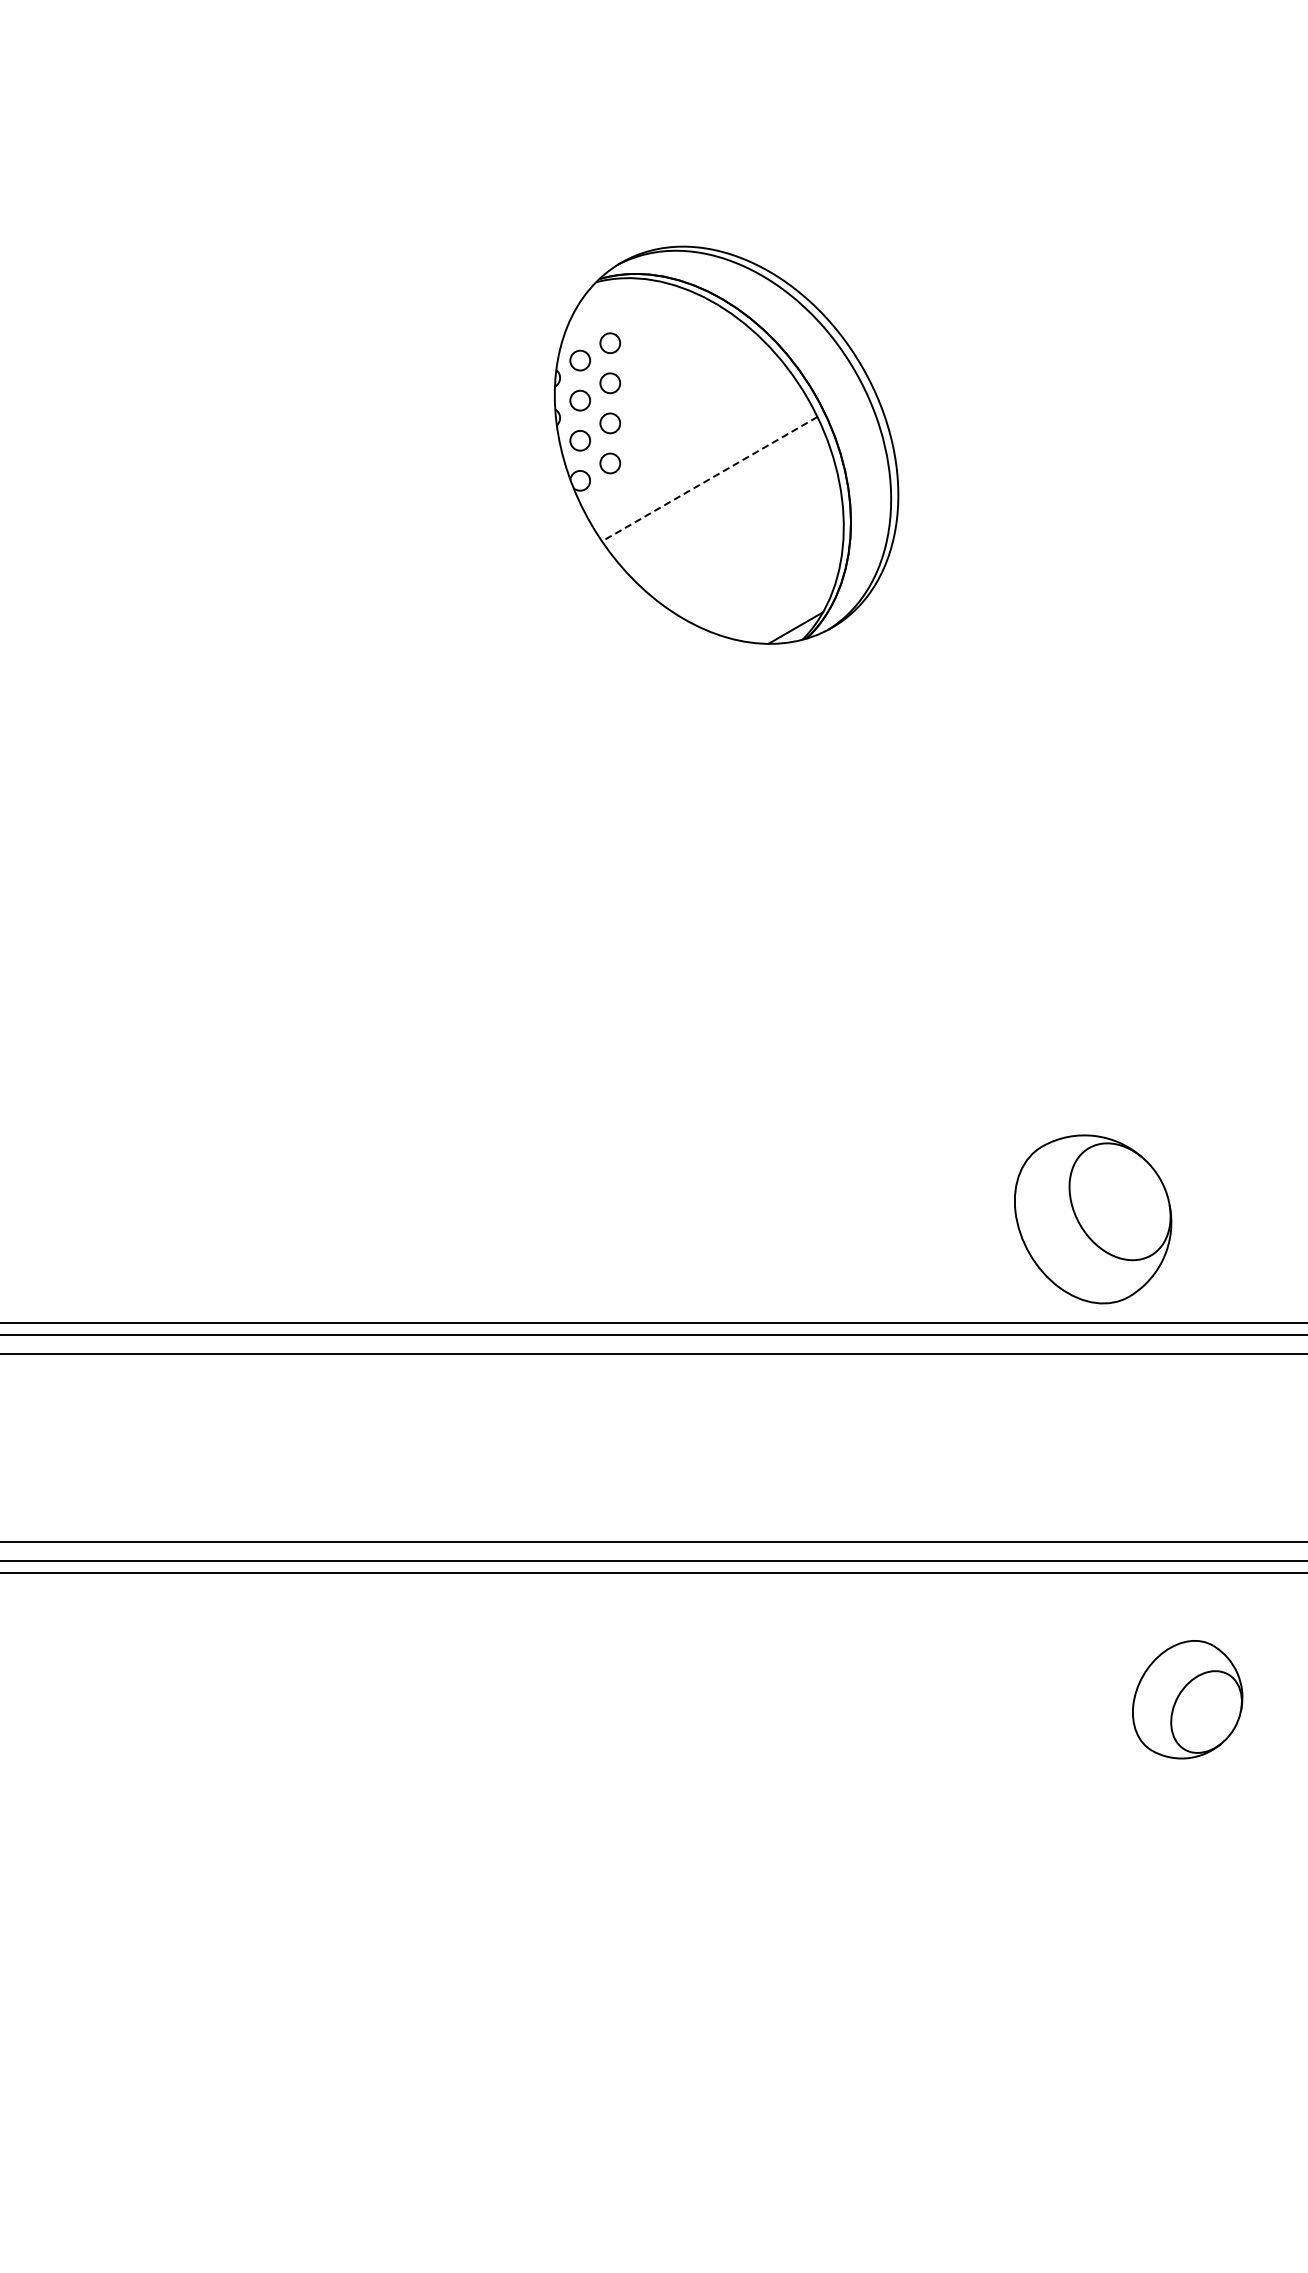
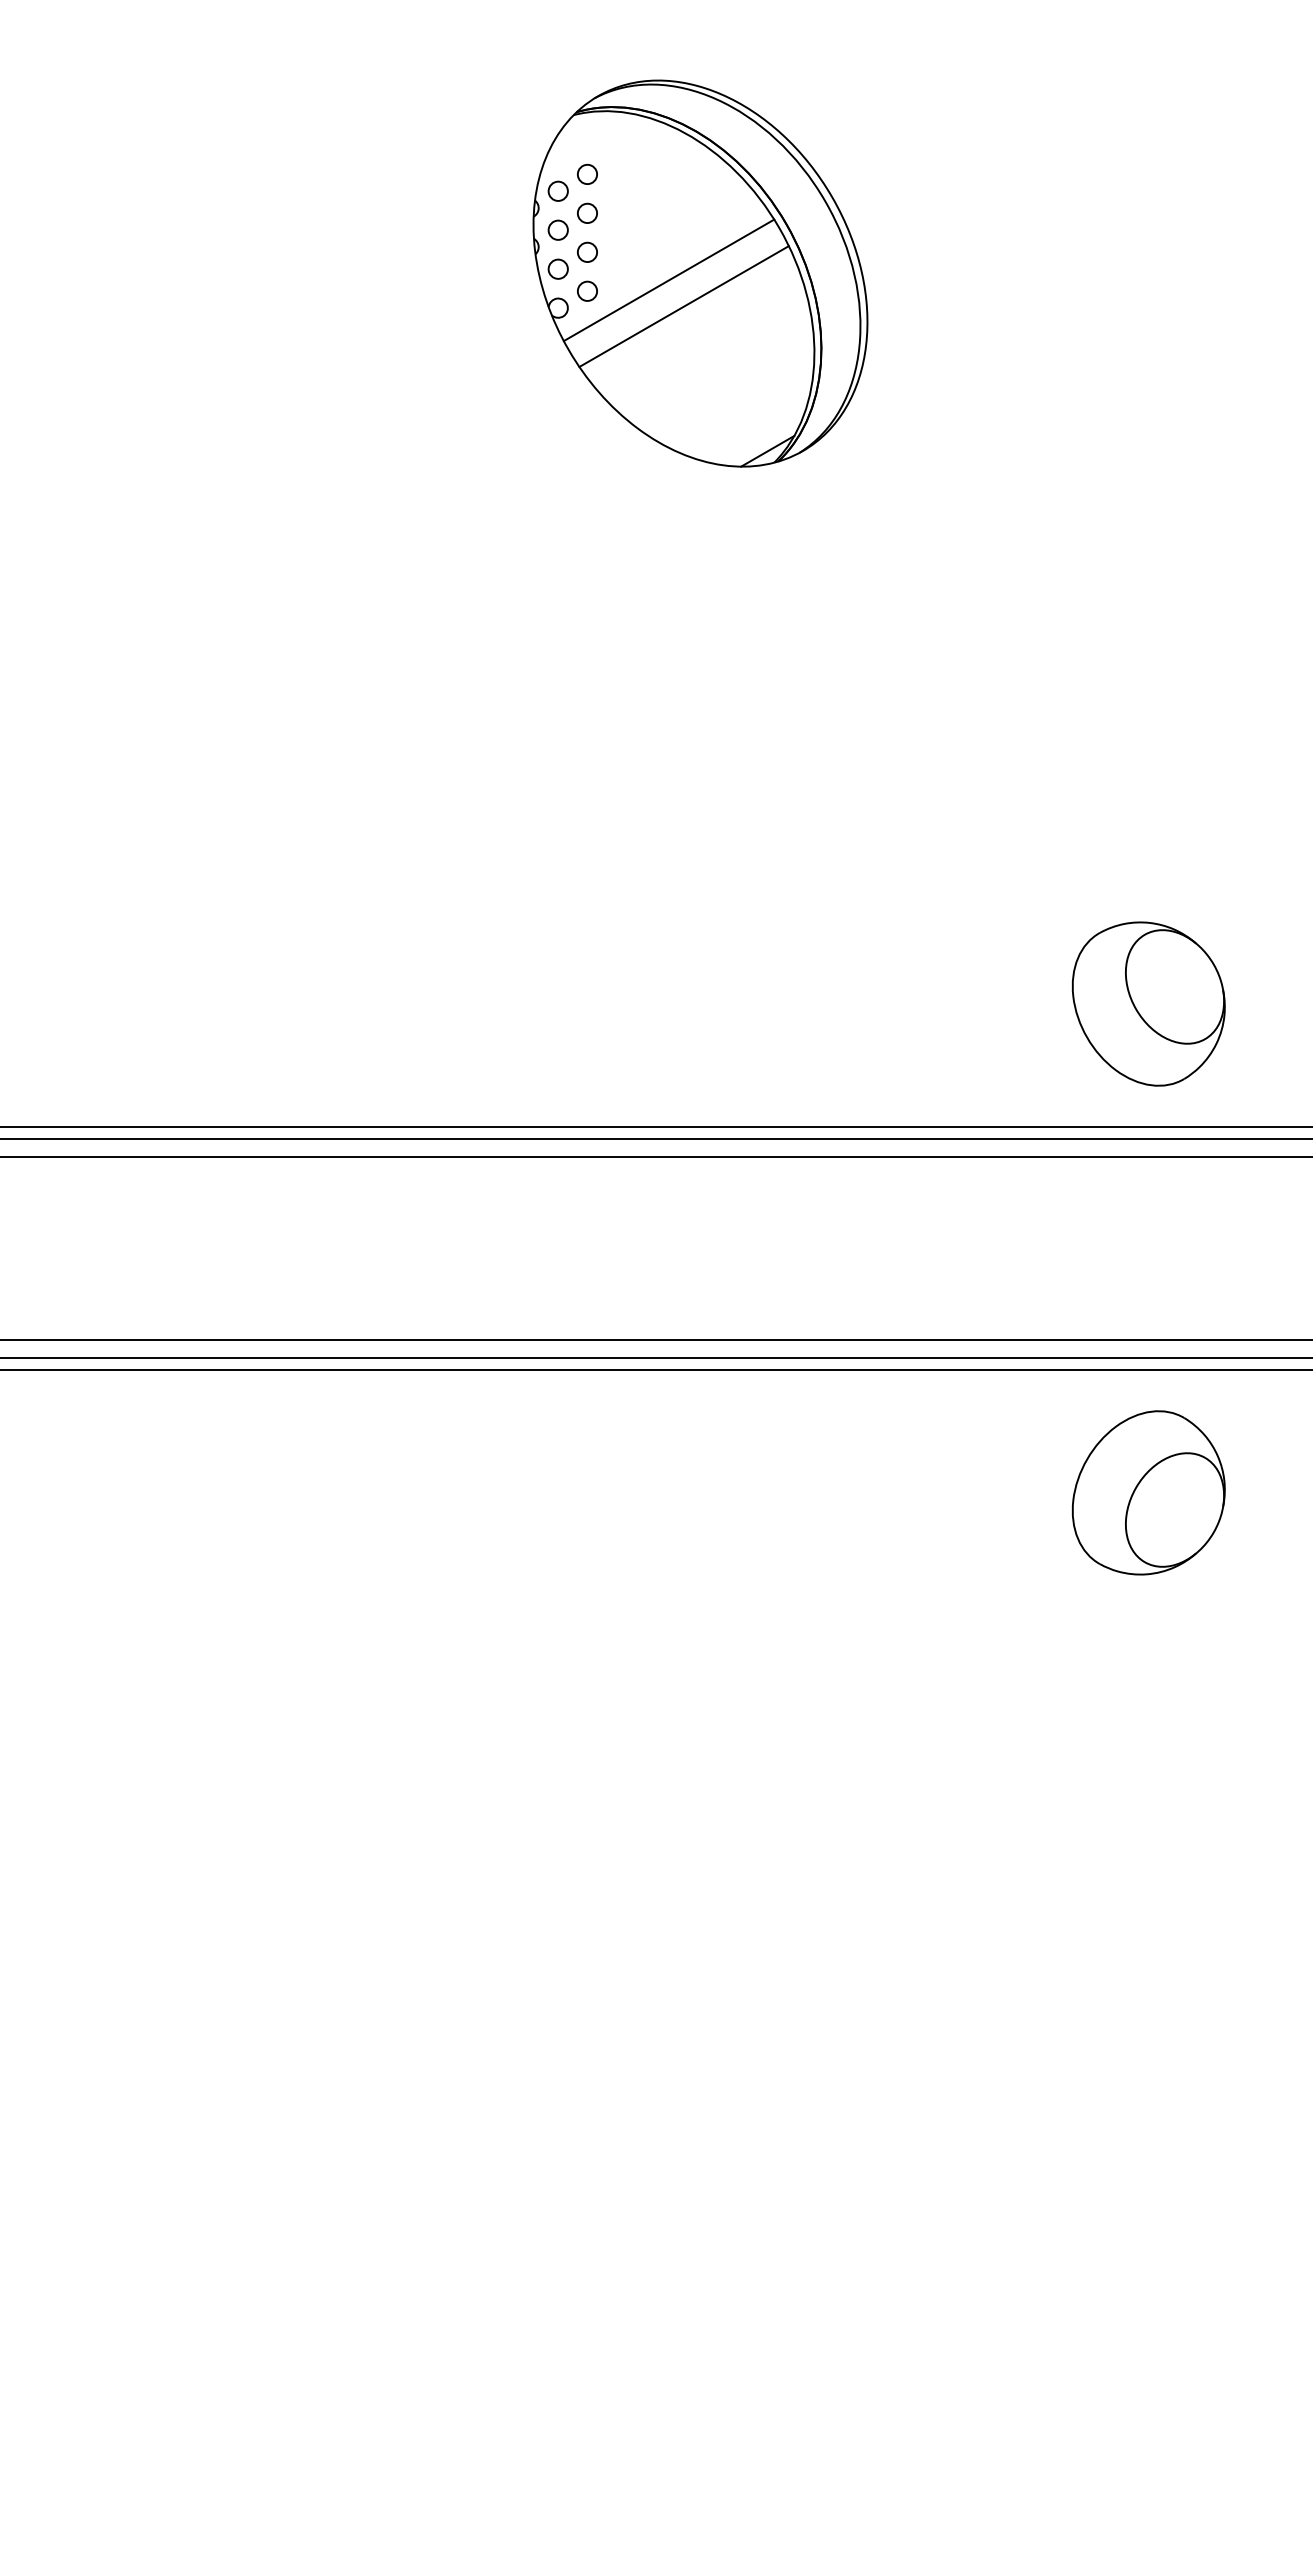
line: (693, 452) -> (668, 280), added
line: (710, 479) -> (684, 306), dashed -> solid
part: (1092, 1218) -> (1148, 1003), moved
part: (1187, 1699) -> (1148, 1492), size x1.43

